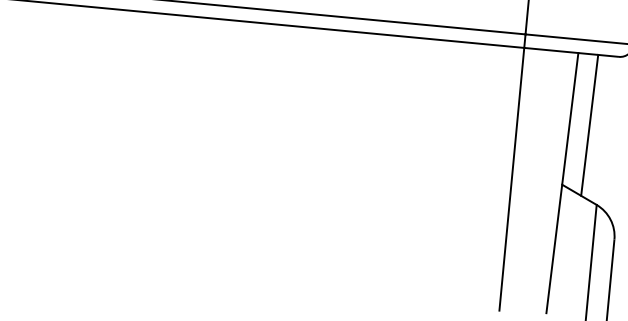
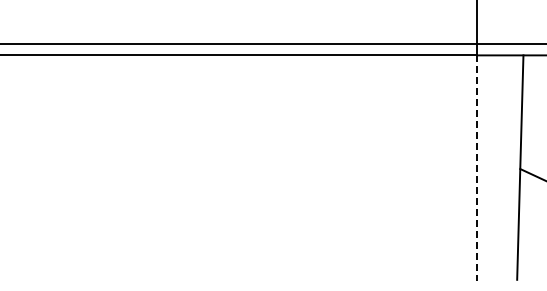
line: (589, 124) -> (538, 115), removed
line: (511, 179) -> (476, 168), solid -> dashed

